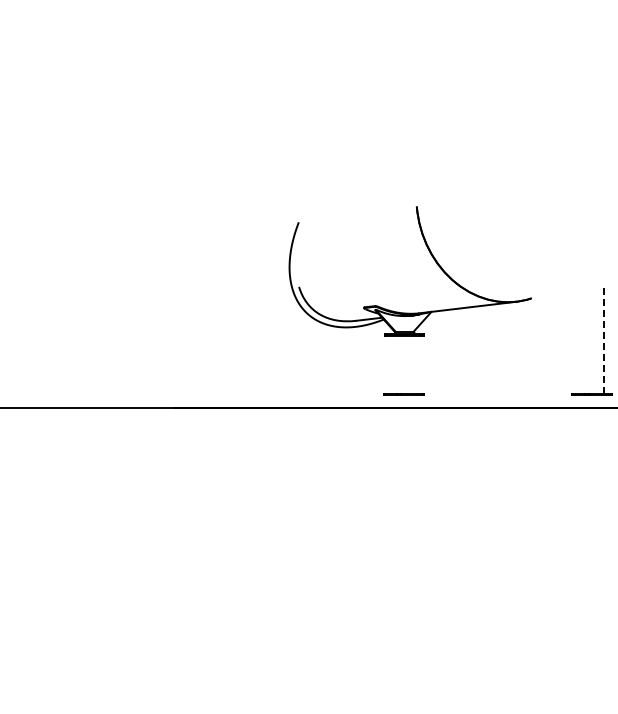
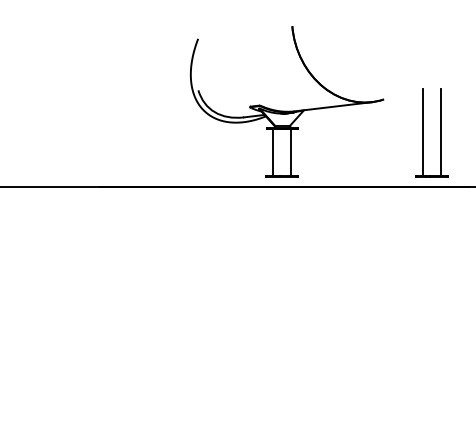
line: (580, 339) -> (422, 132), added
line: (603, 339) -> (441, 132), dashed -> solid
line: (392, 364) -> (272, 152), added
line: (415, 364) -> (291, 152), added

